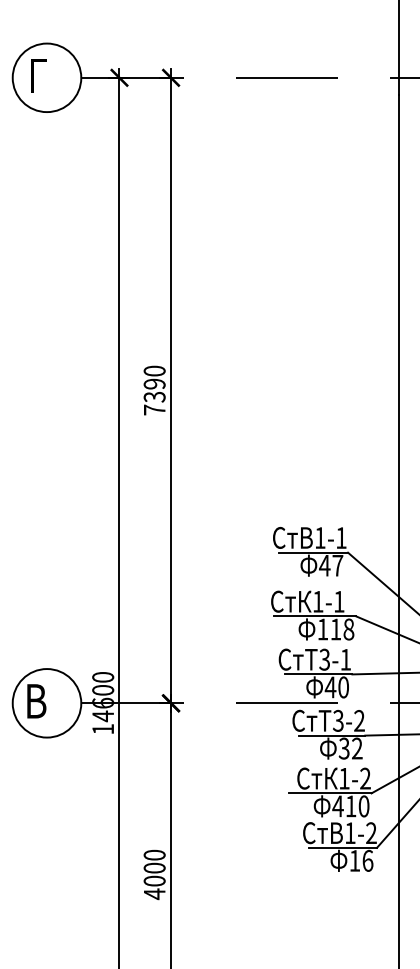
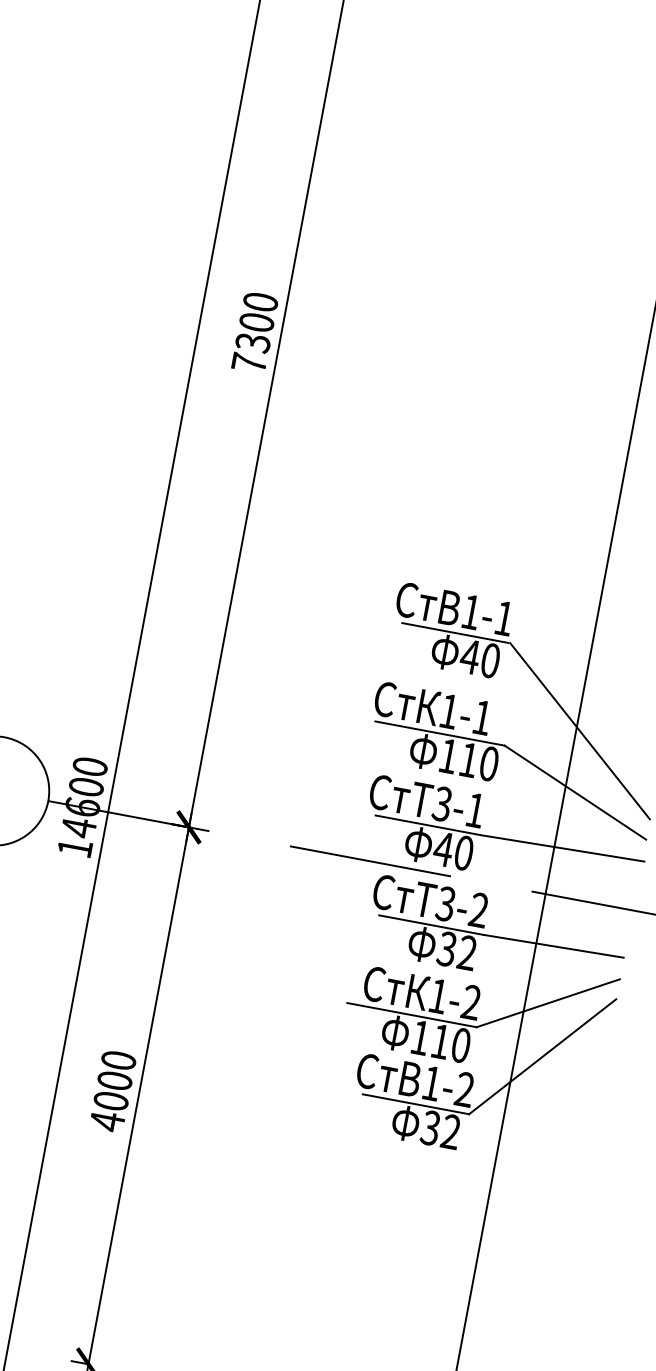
text: (154, 383) -> (256, 321), 7390 -> 7300
text: (337, 565) -> (490, 660), 47 -> 40
text: (348, 629) -> (488, 763), 118 -> 110
text: (337, 806) -> (419, 1037), 410 -> 110
text: (361, 860) -> (441, 1129), 16 -> 32

